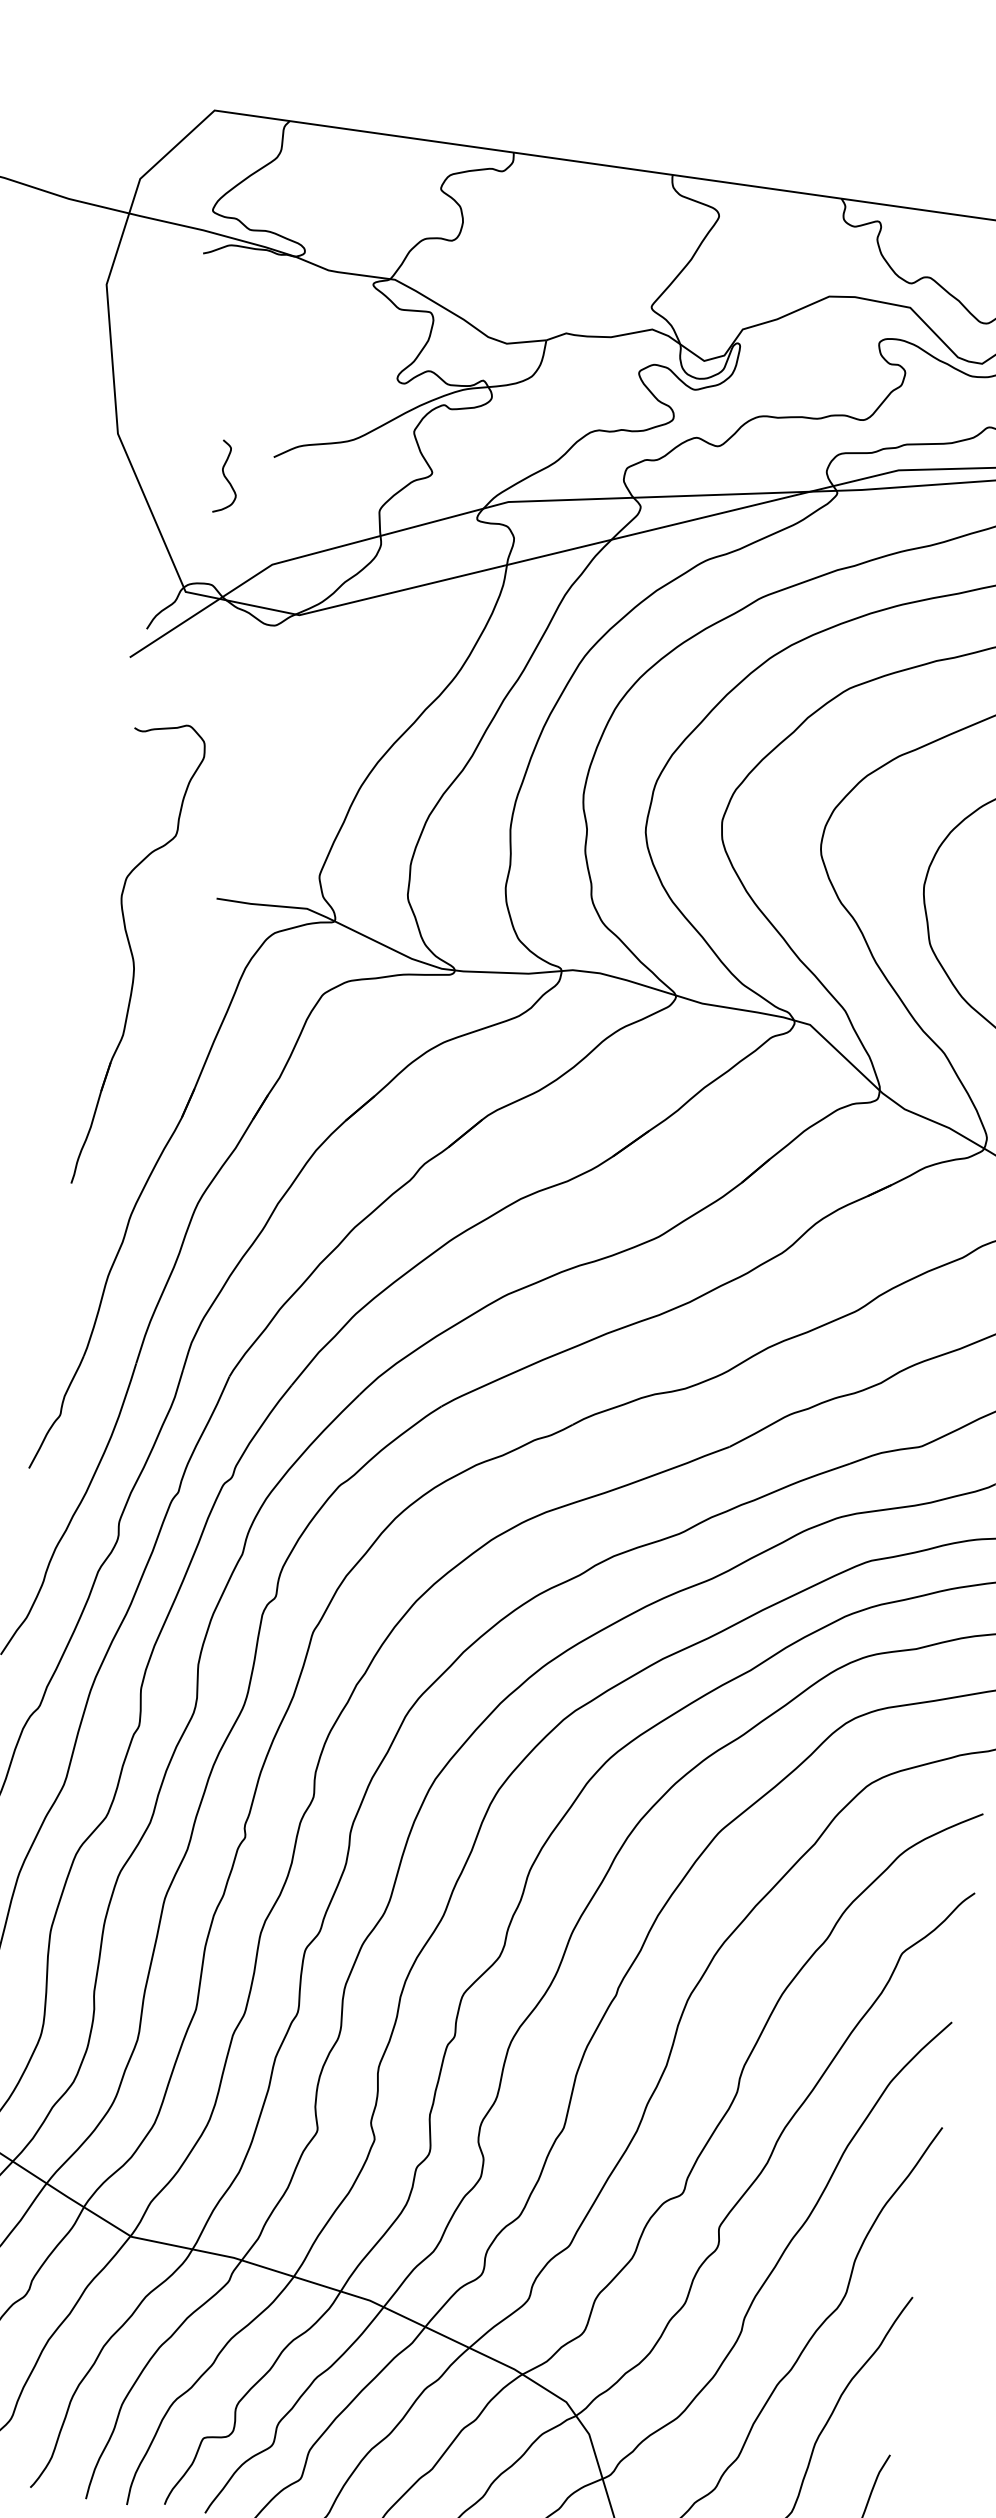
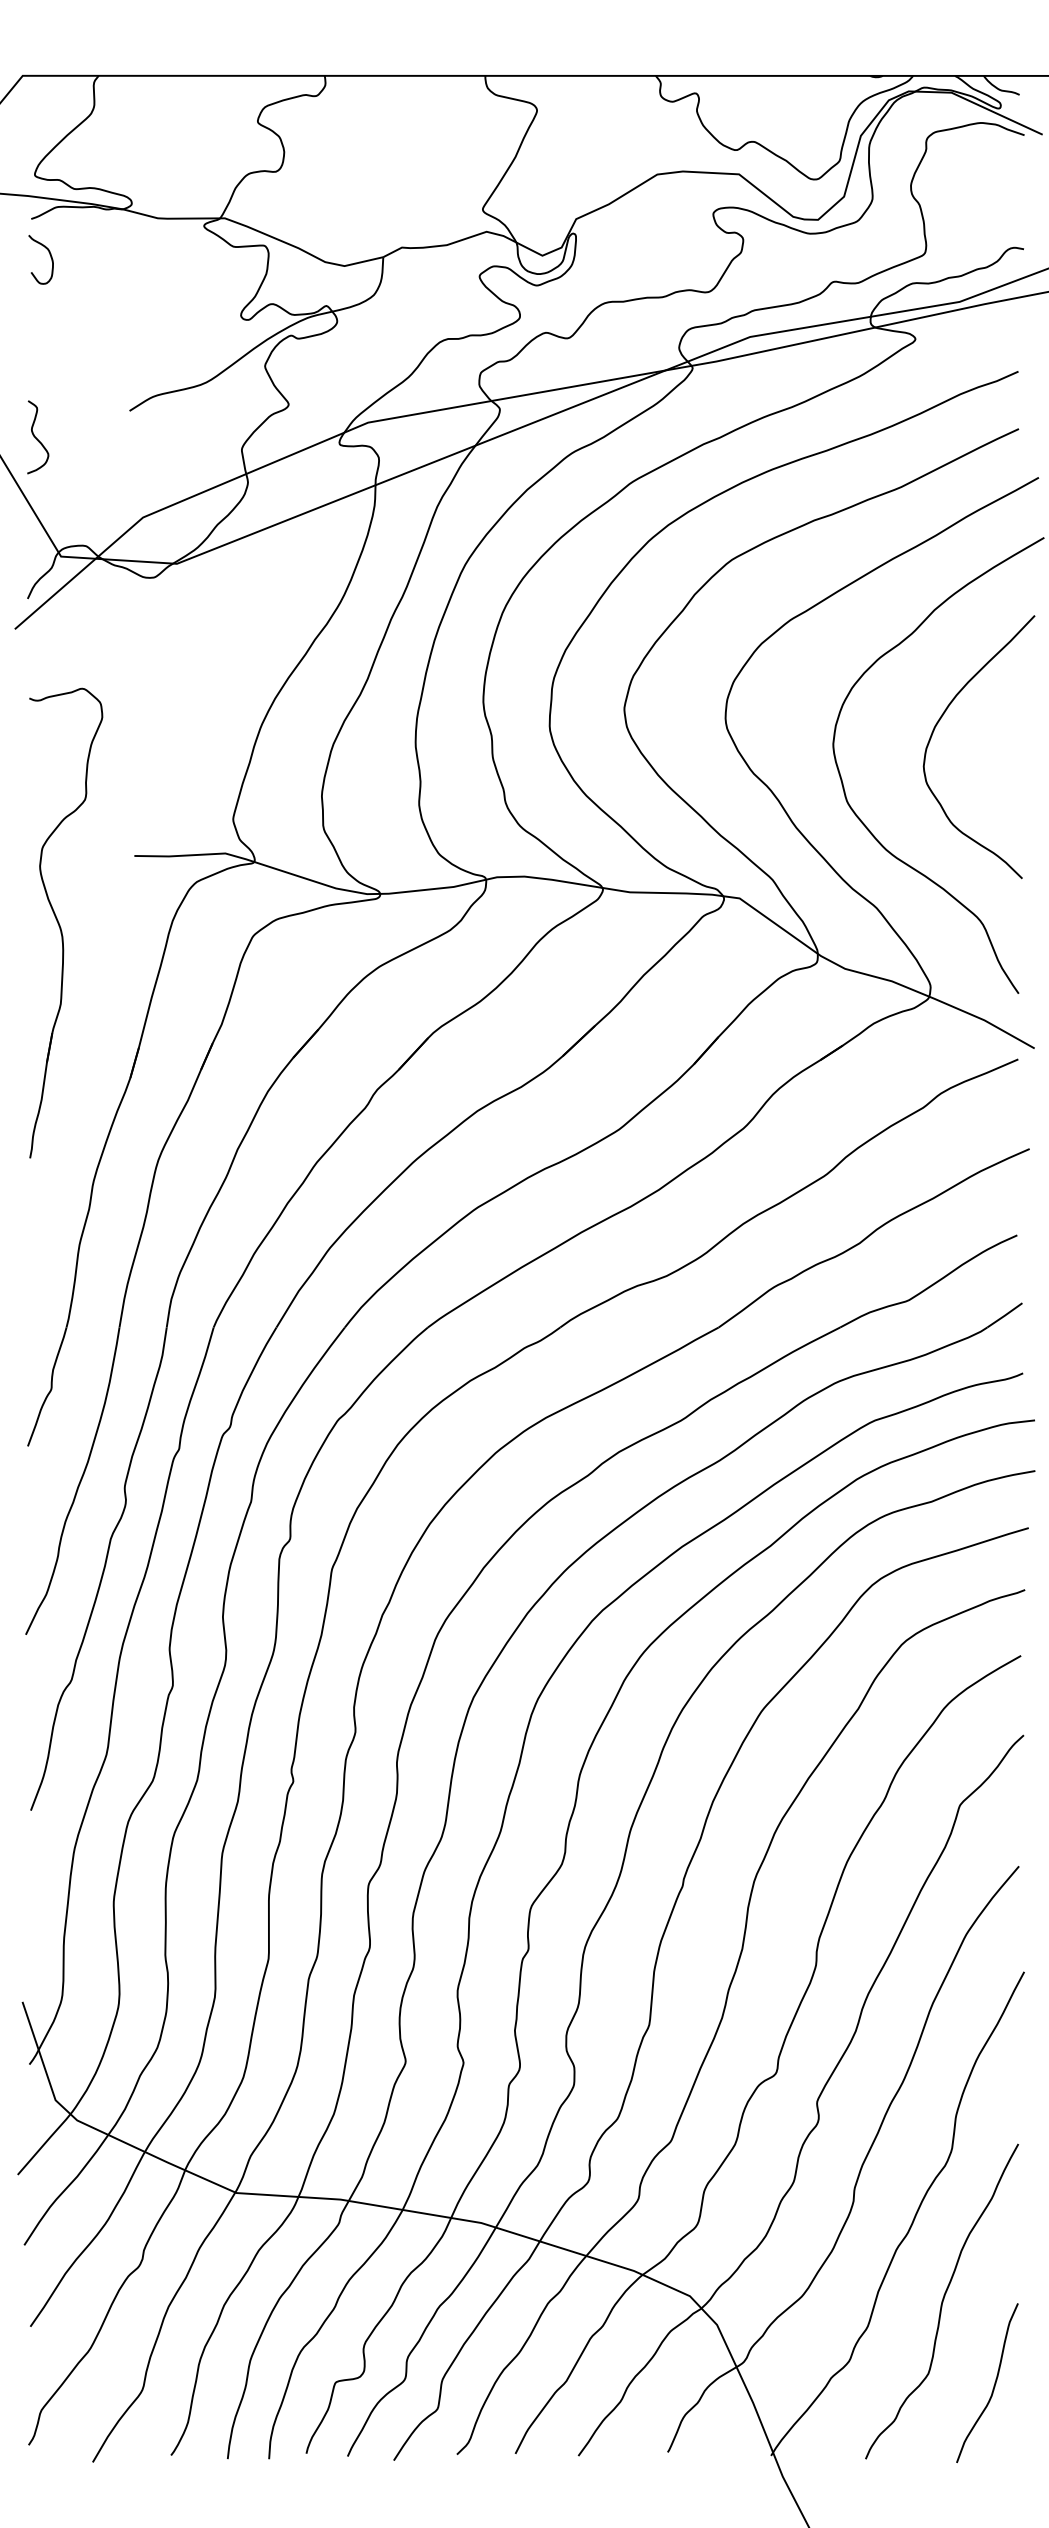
curve: (216, 294) -> (50, 257), added
curve: (227, 478) -> (37, 438), moved

